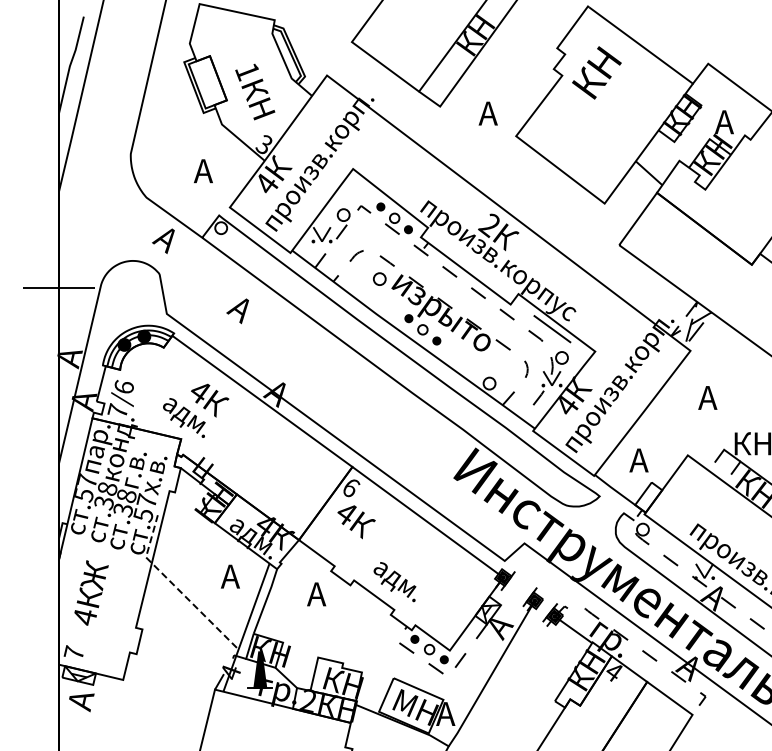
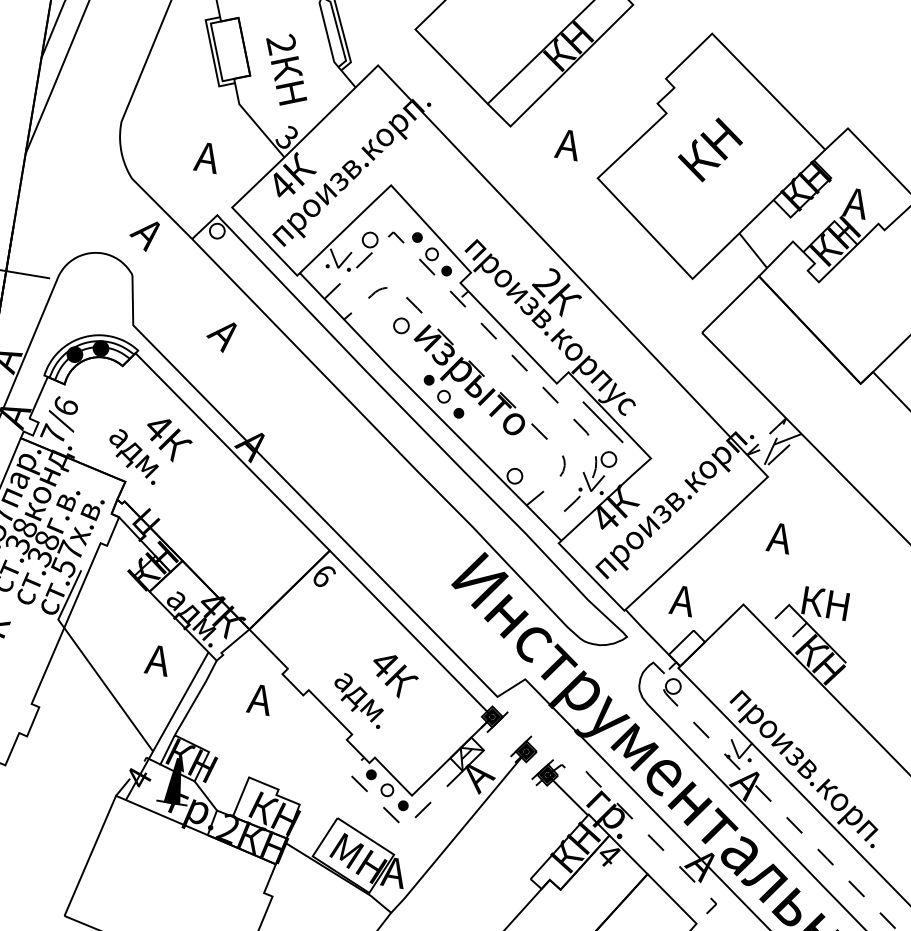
text: (246, 71) -> (280, 44), 1 -> 2
text: (596, 72) -> (710, 149), moved
text: (356, 522) -> (394, 676), moved
line: (176, 587) -> (89, 662), dashed -> solid

